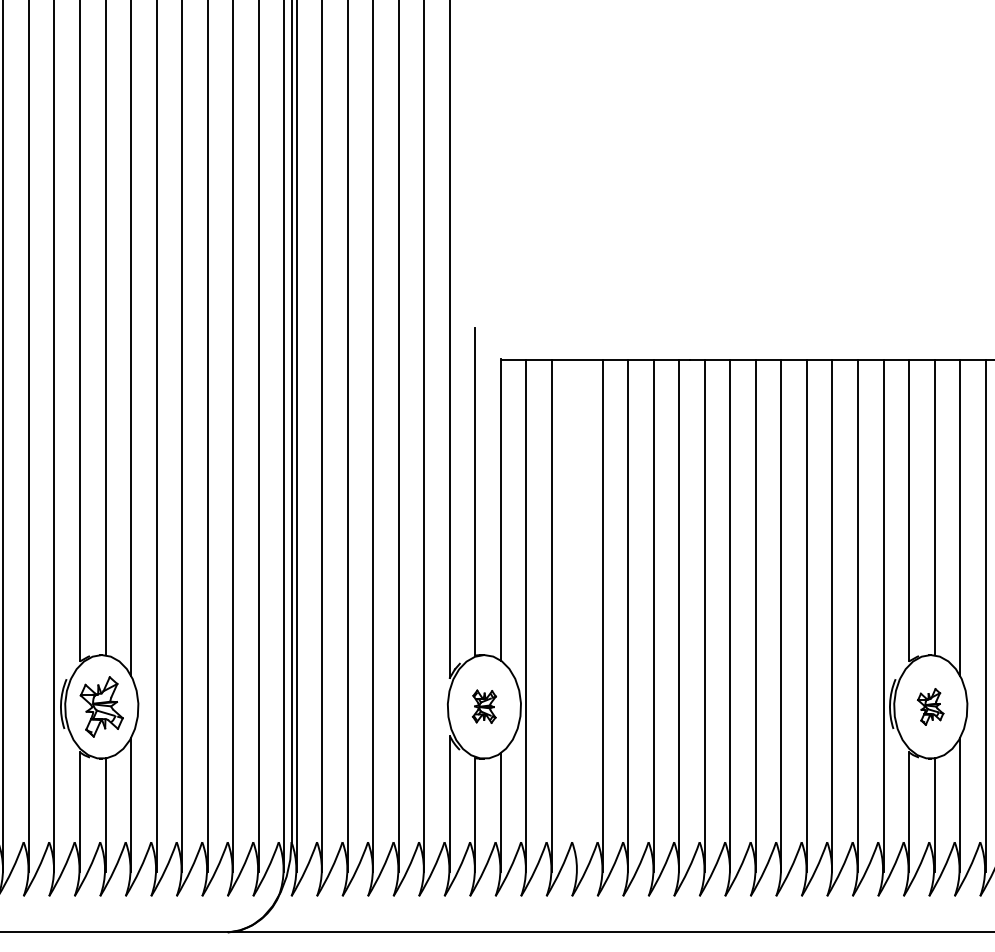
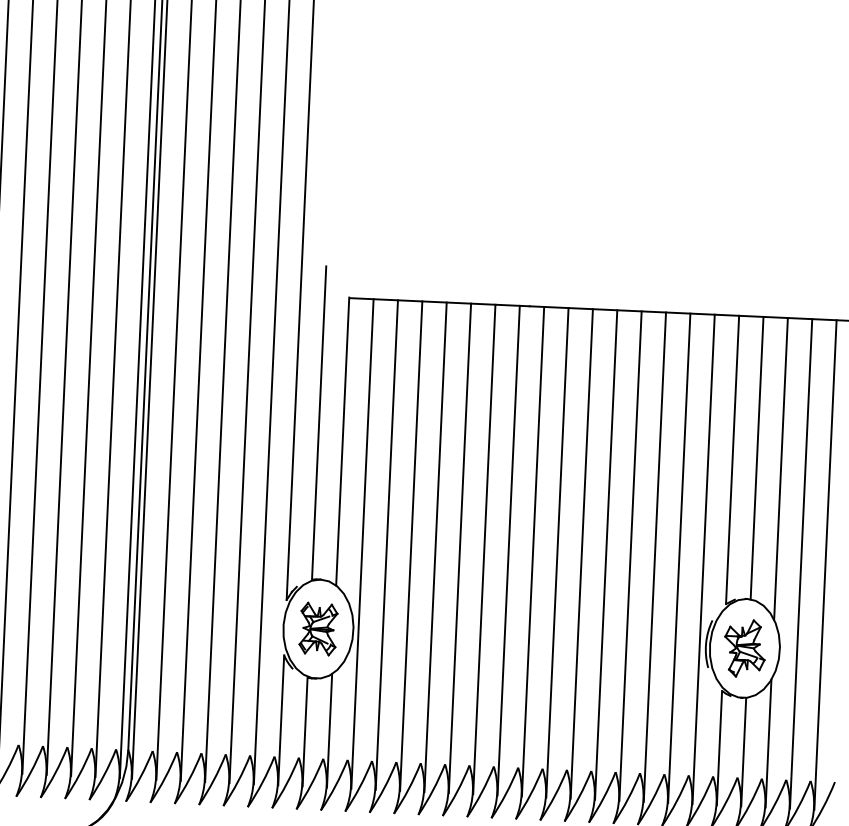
line: (577, 615) -> (411, 545), added
part: (484, 706) -> (318, 628), size x1.67
part: (930, 706) -> (744, 648), size x1.67

